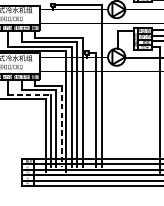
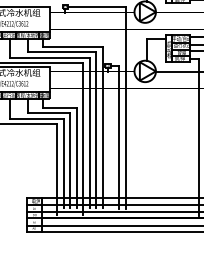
line: (29, 94) -> (36, 118), dashed -> solid
line: (61, 127) -> (76, 158), dashed -> solid

